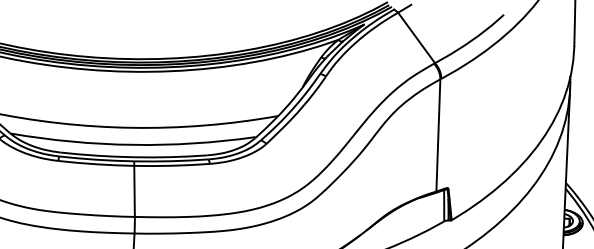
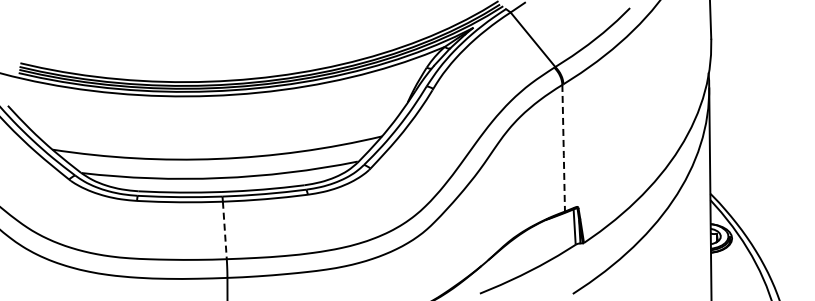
line: (438, 135) -> (563, 148), solid -> dashed
line: (134, 191) -> (224, 230), solid -> dashed

